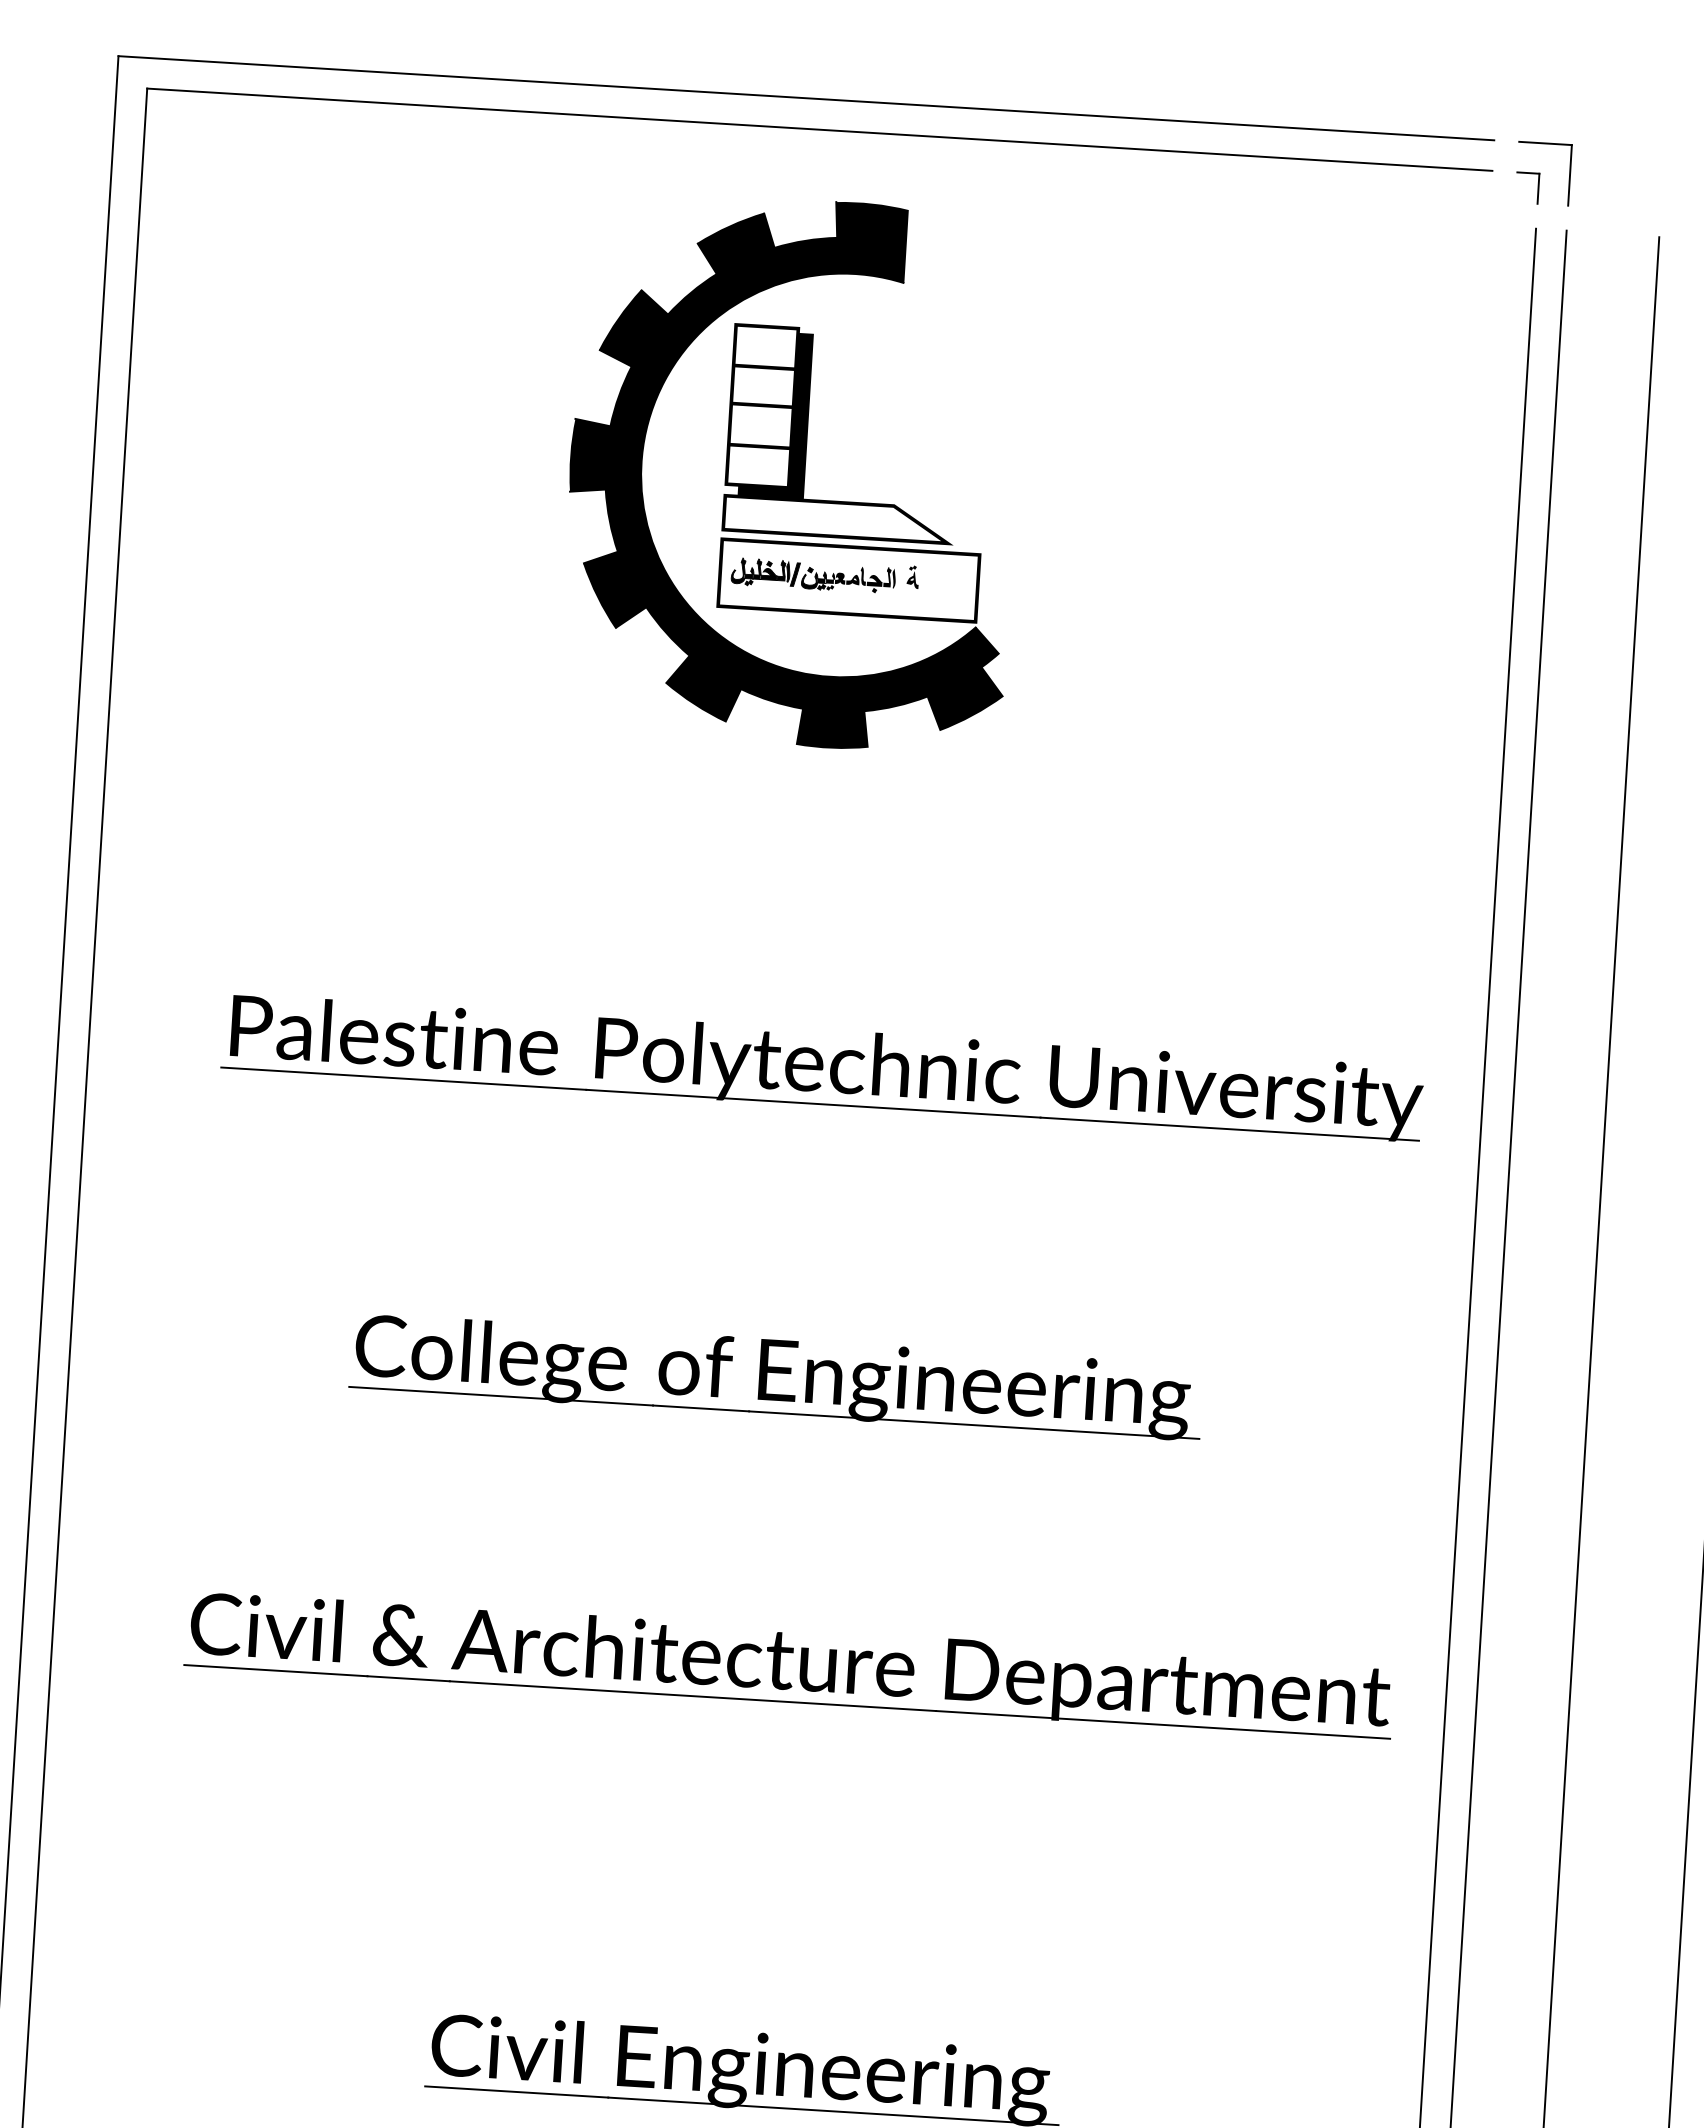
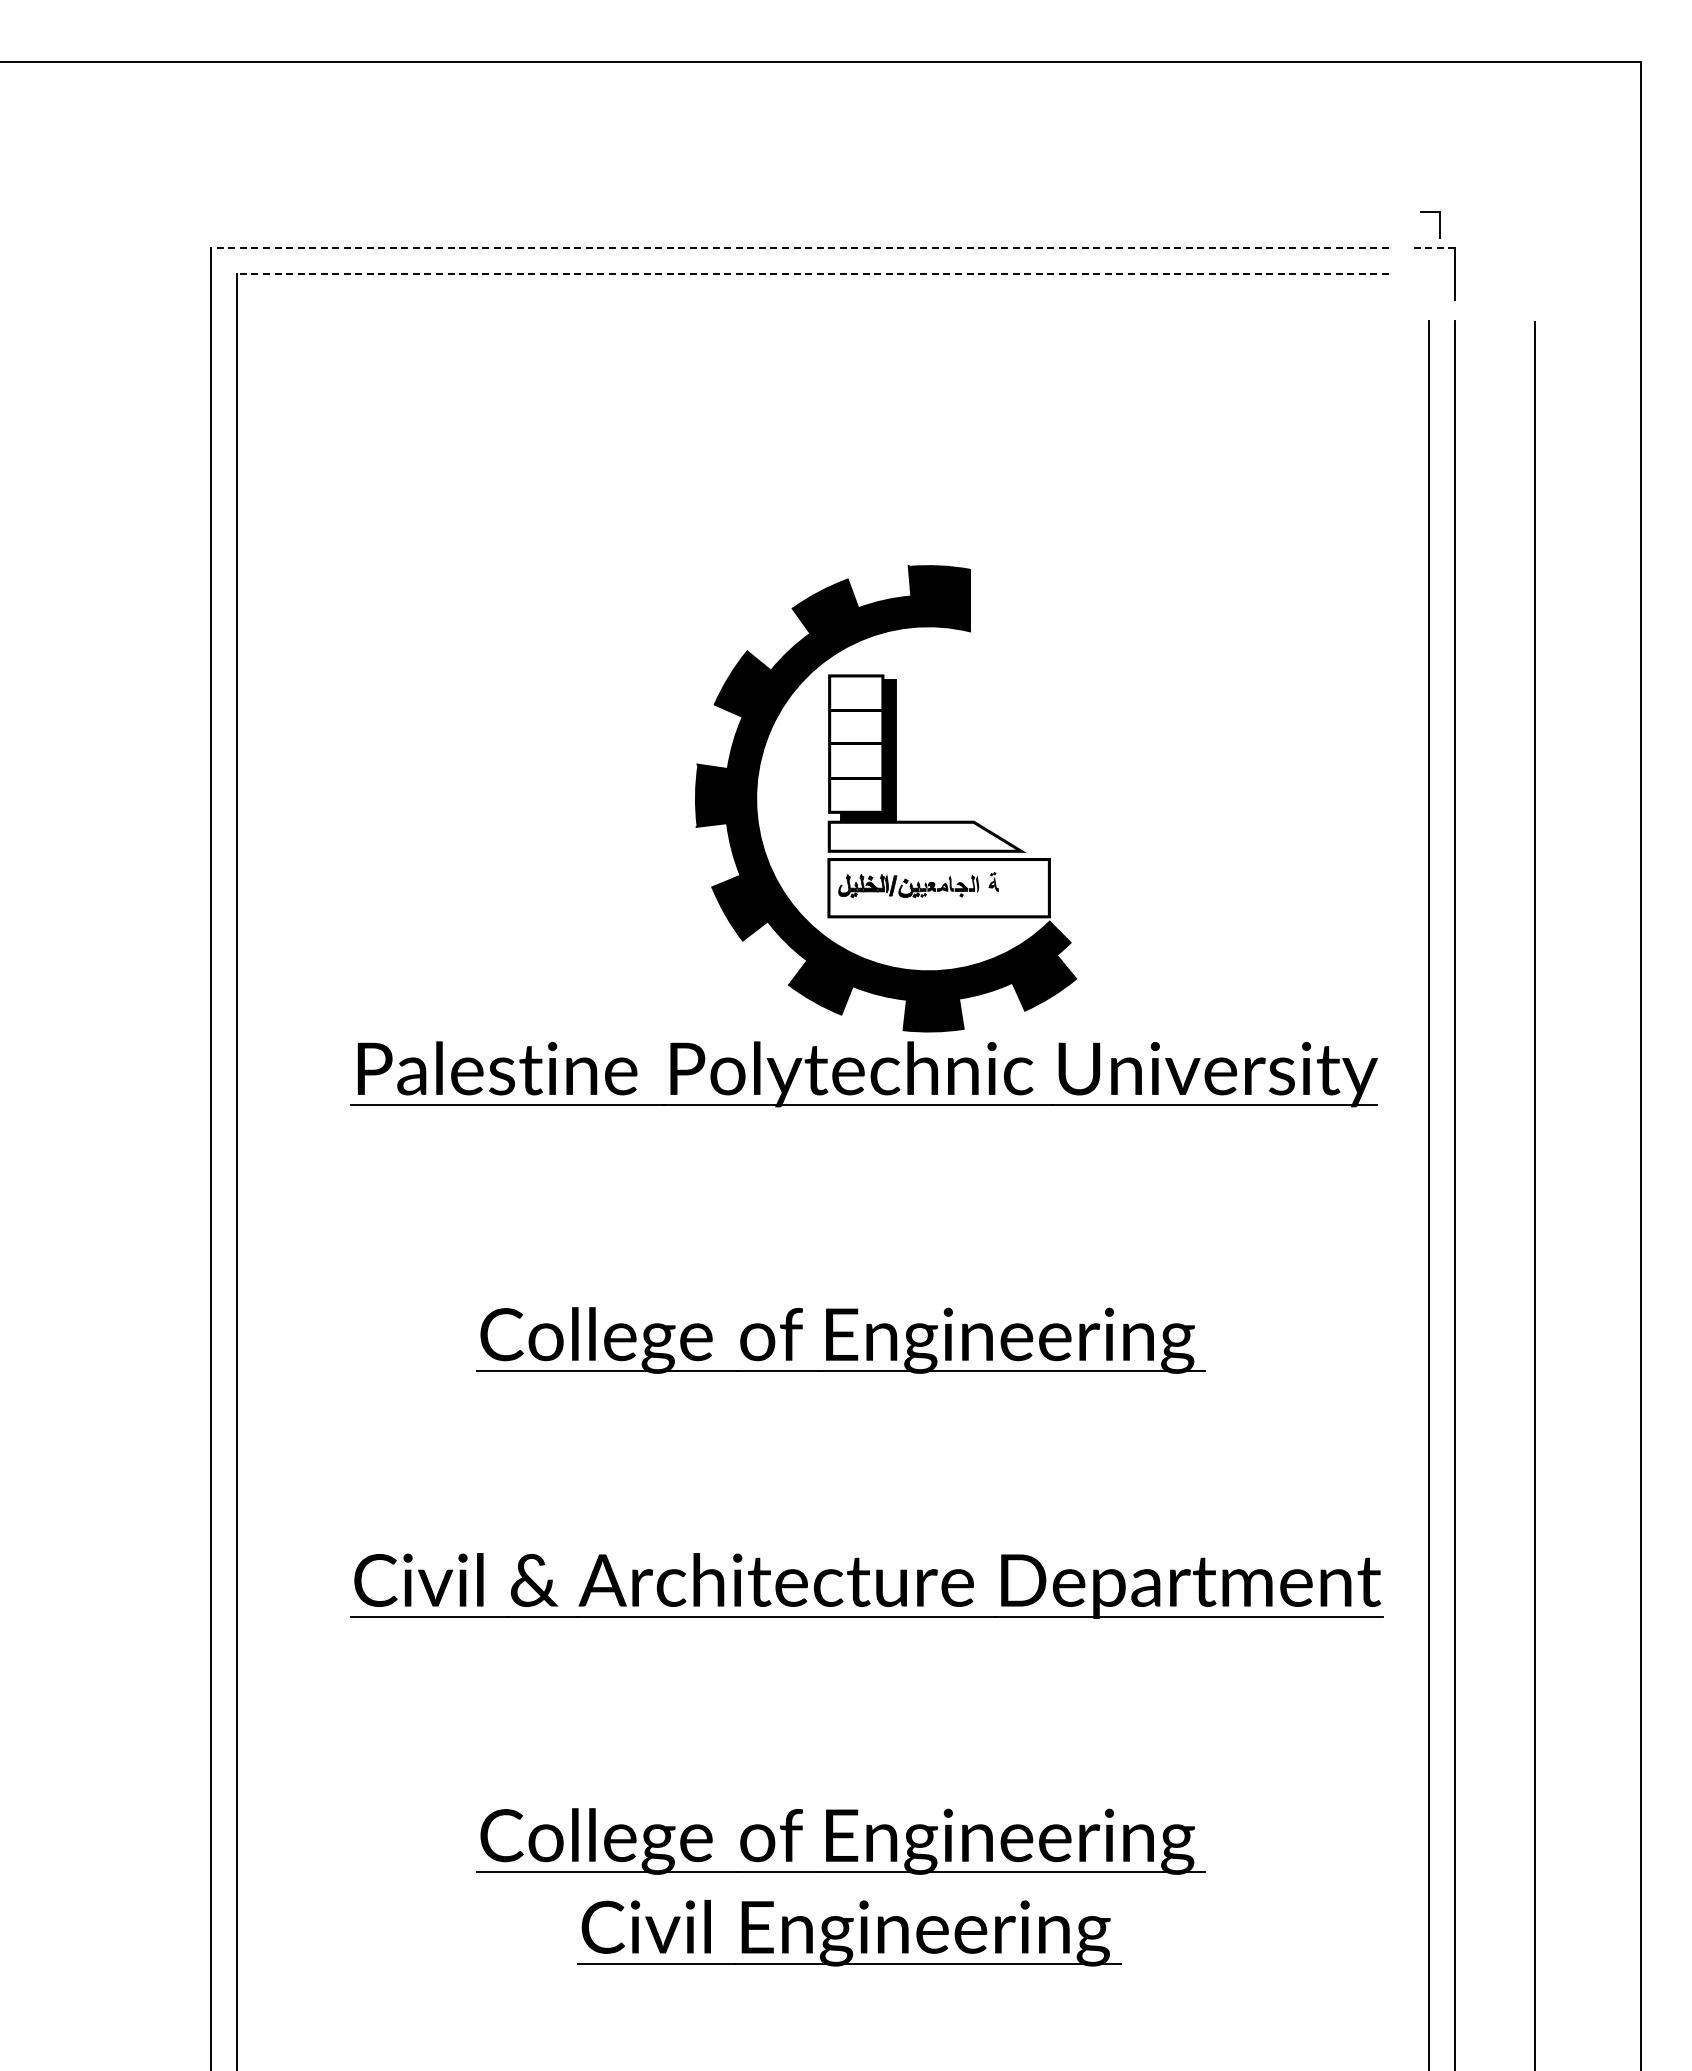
line: (806, 97) -> (799, 247), solid -> dashed
line: (819, 130) -> (812, 274), solid -> dashed
line: (1545, 142) -> (1432, 247), solid -> dashed
part: (1537, 188) -> (1439, 224), moved
part: (793, 472) -> (886, 798), moved
part: (740, 1962) -> (840, 1841), added

